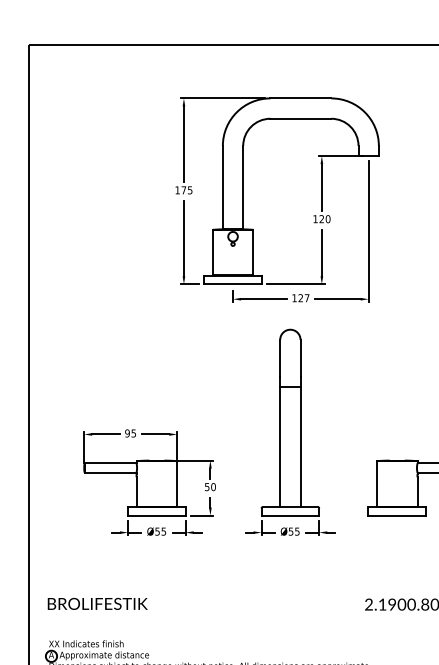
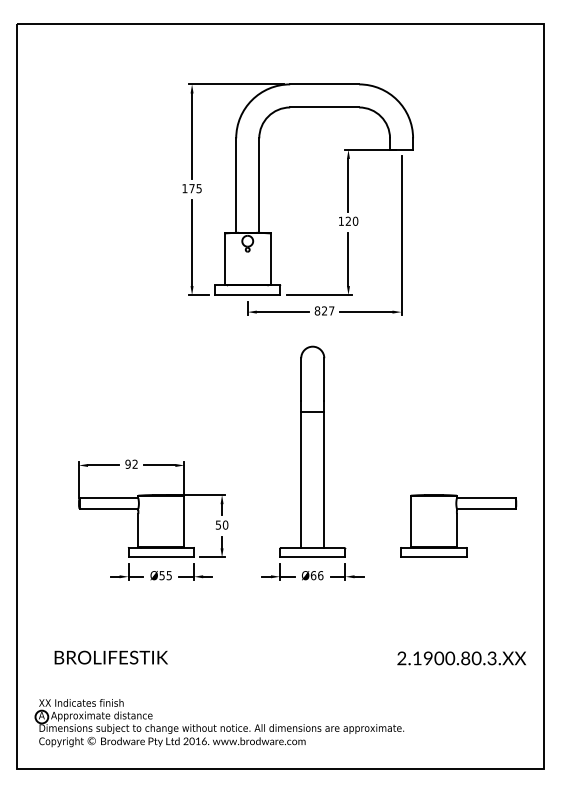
text: (294, 297) -> (317, 310), 127 -> 827
text: (133, 432) -> (134, 463), 95 -> 92
text: (293, 531) -> (316, 575), Ø55 -> Ø66
text: (97, 603) -> (110, 657), moved

